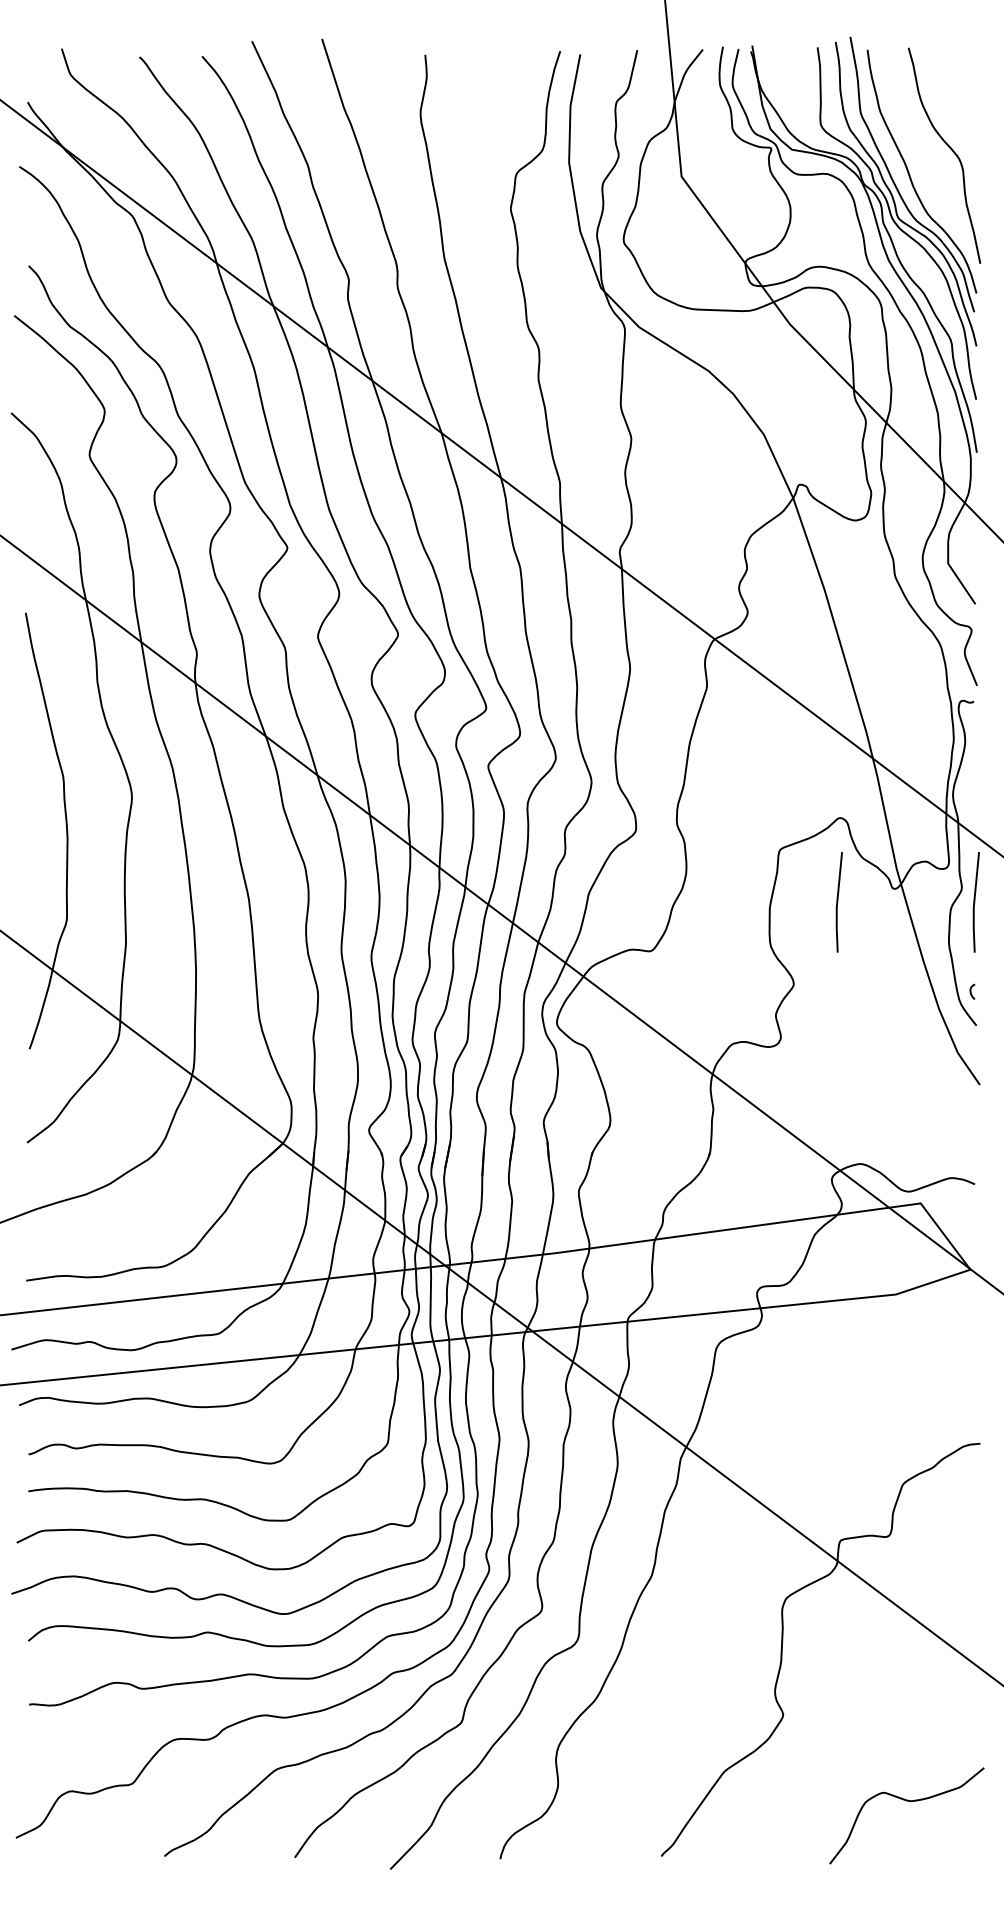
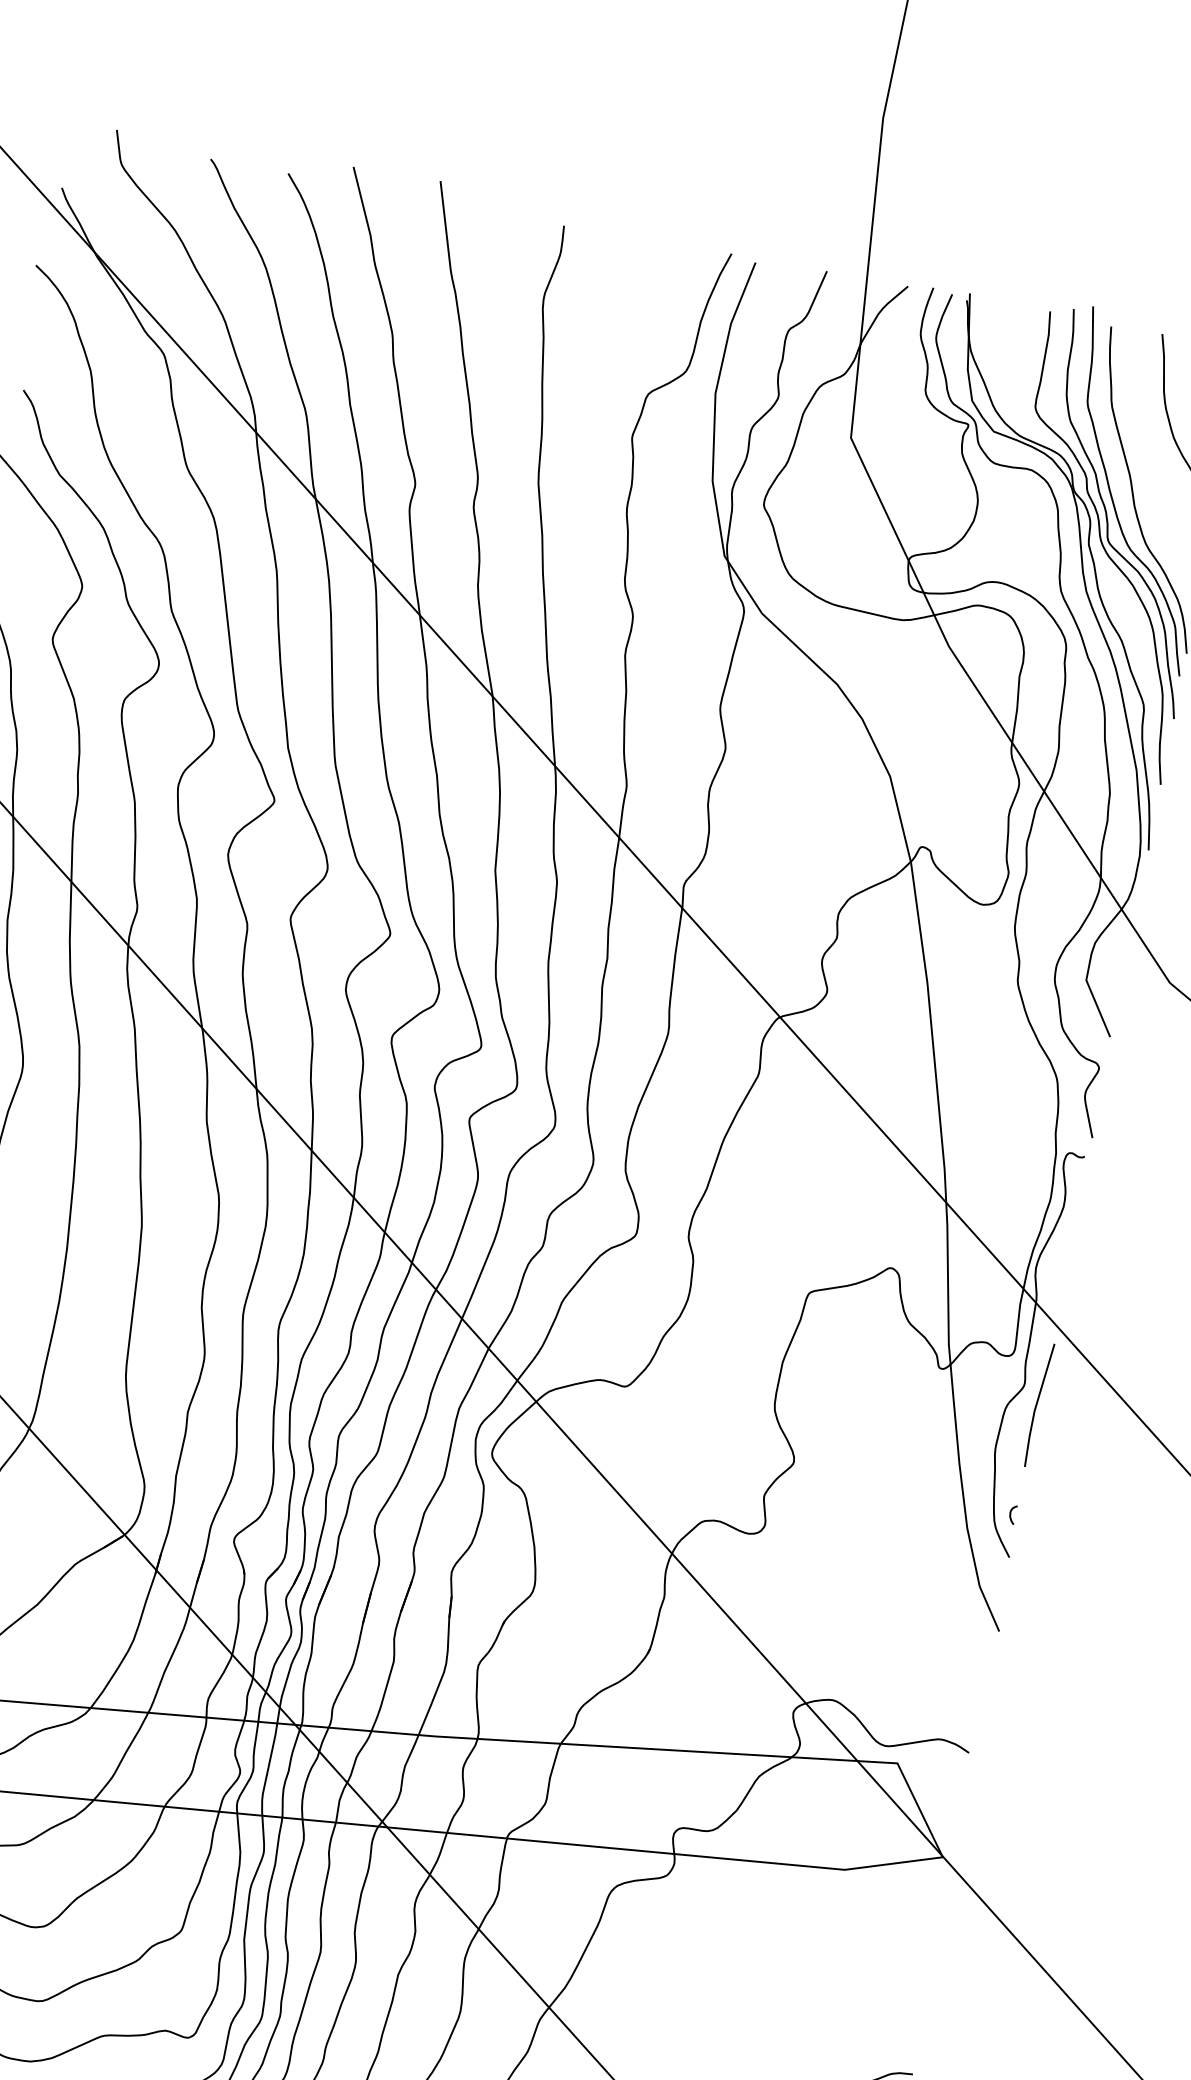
line: (838, 902) -> (868, 1372), removed

